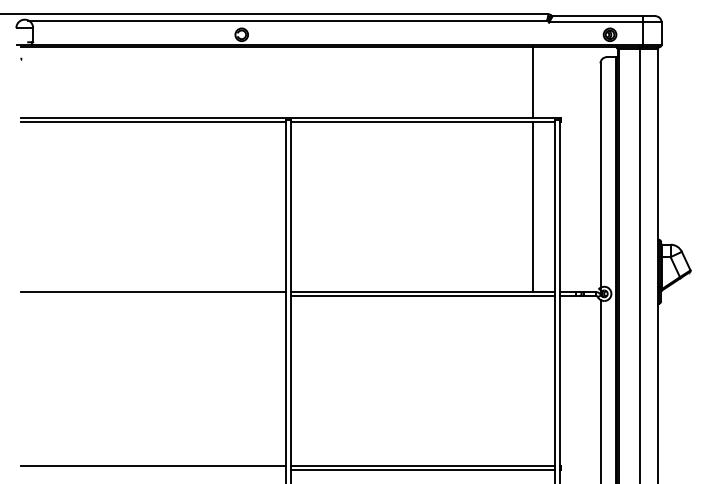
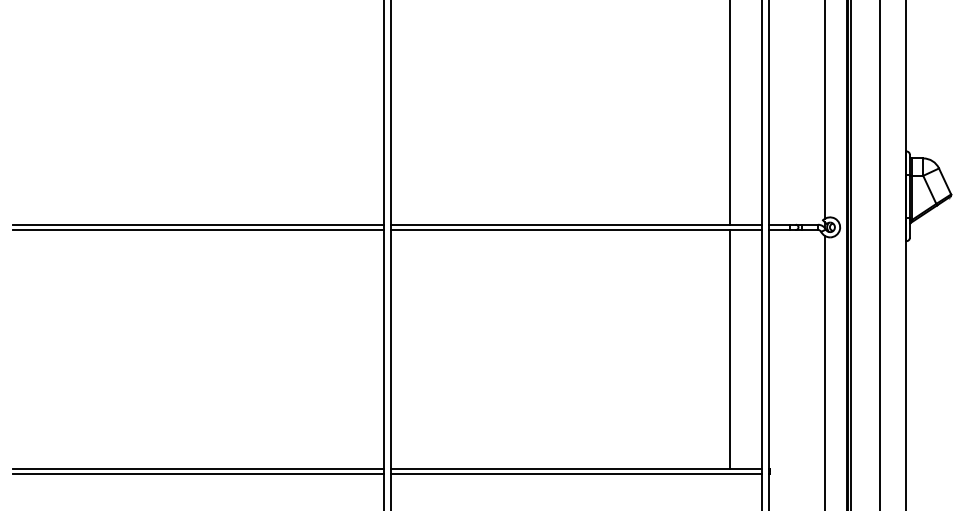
line: (153, 295) -> (197, 229), added
line: (532, 380) -> (729, 348), added
line: (153, 469) -> (197, 473), added

